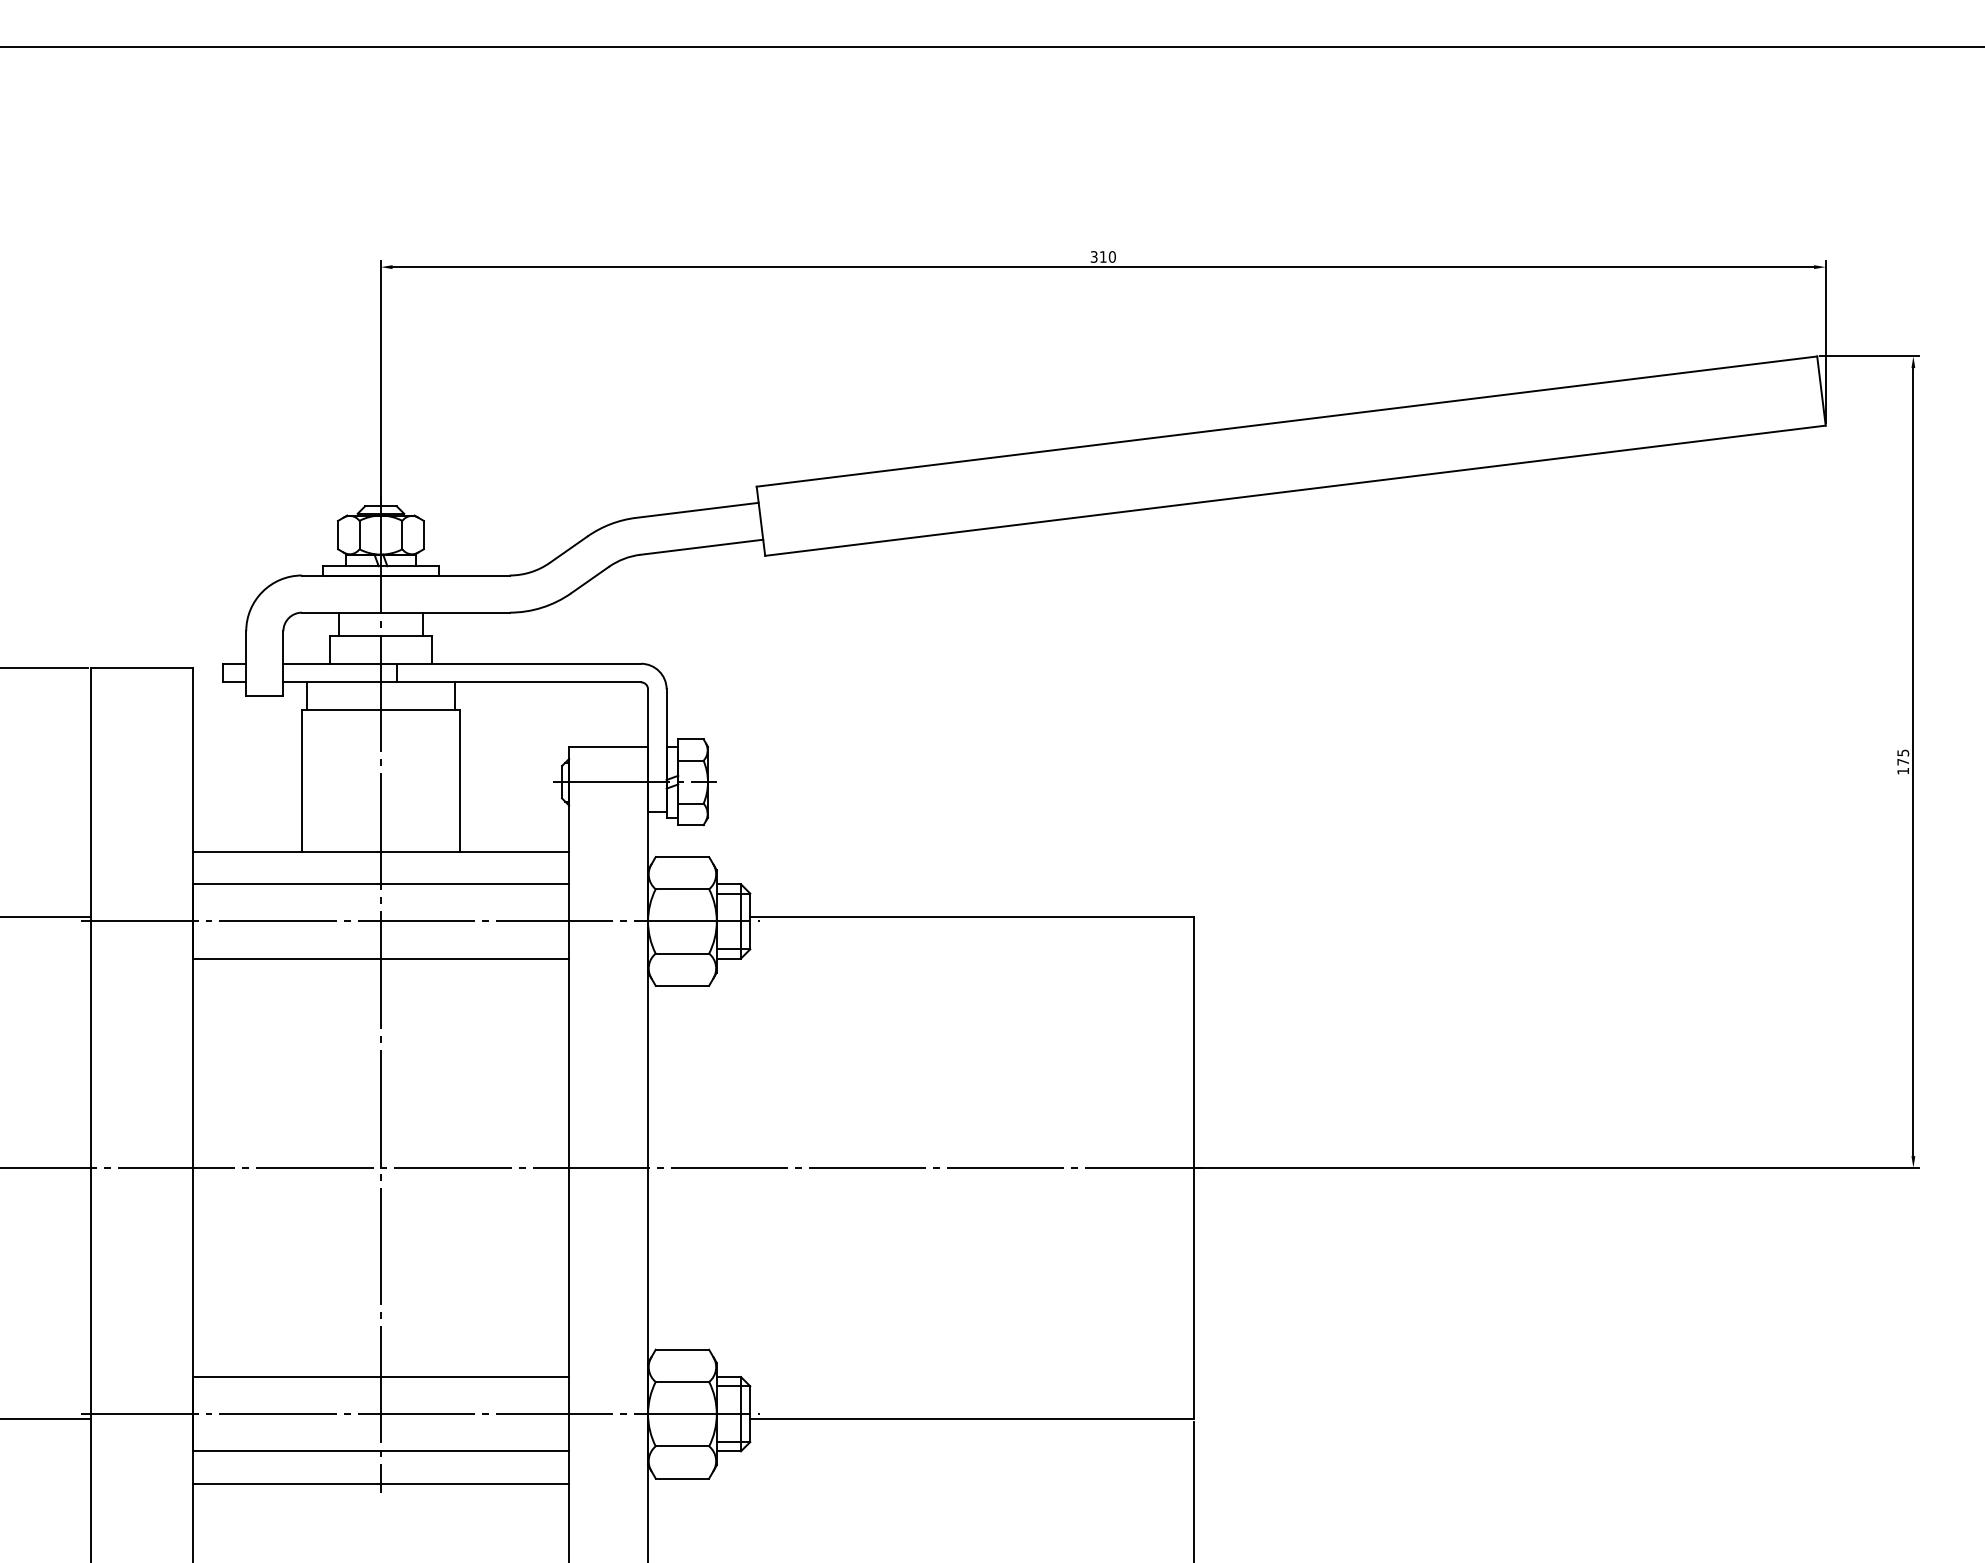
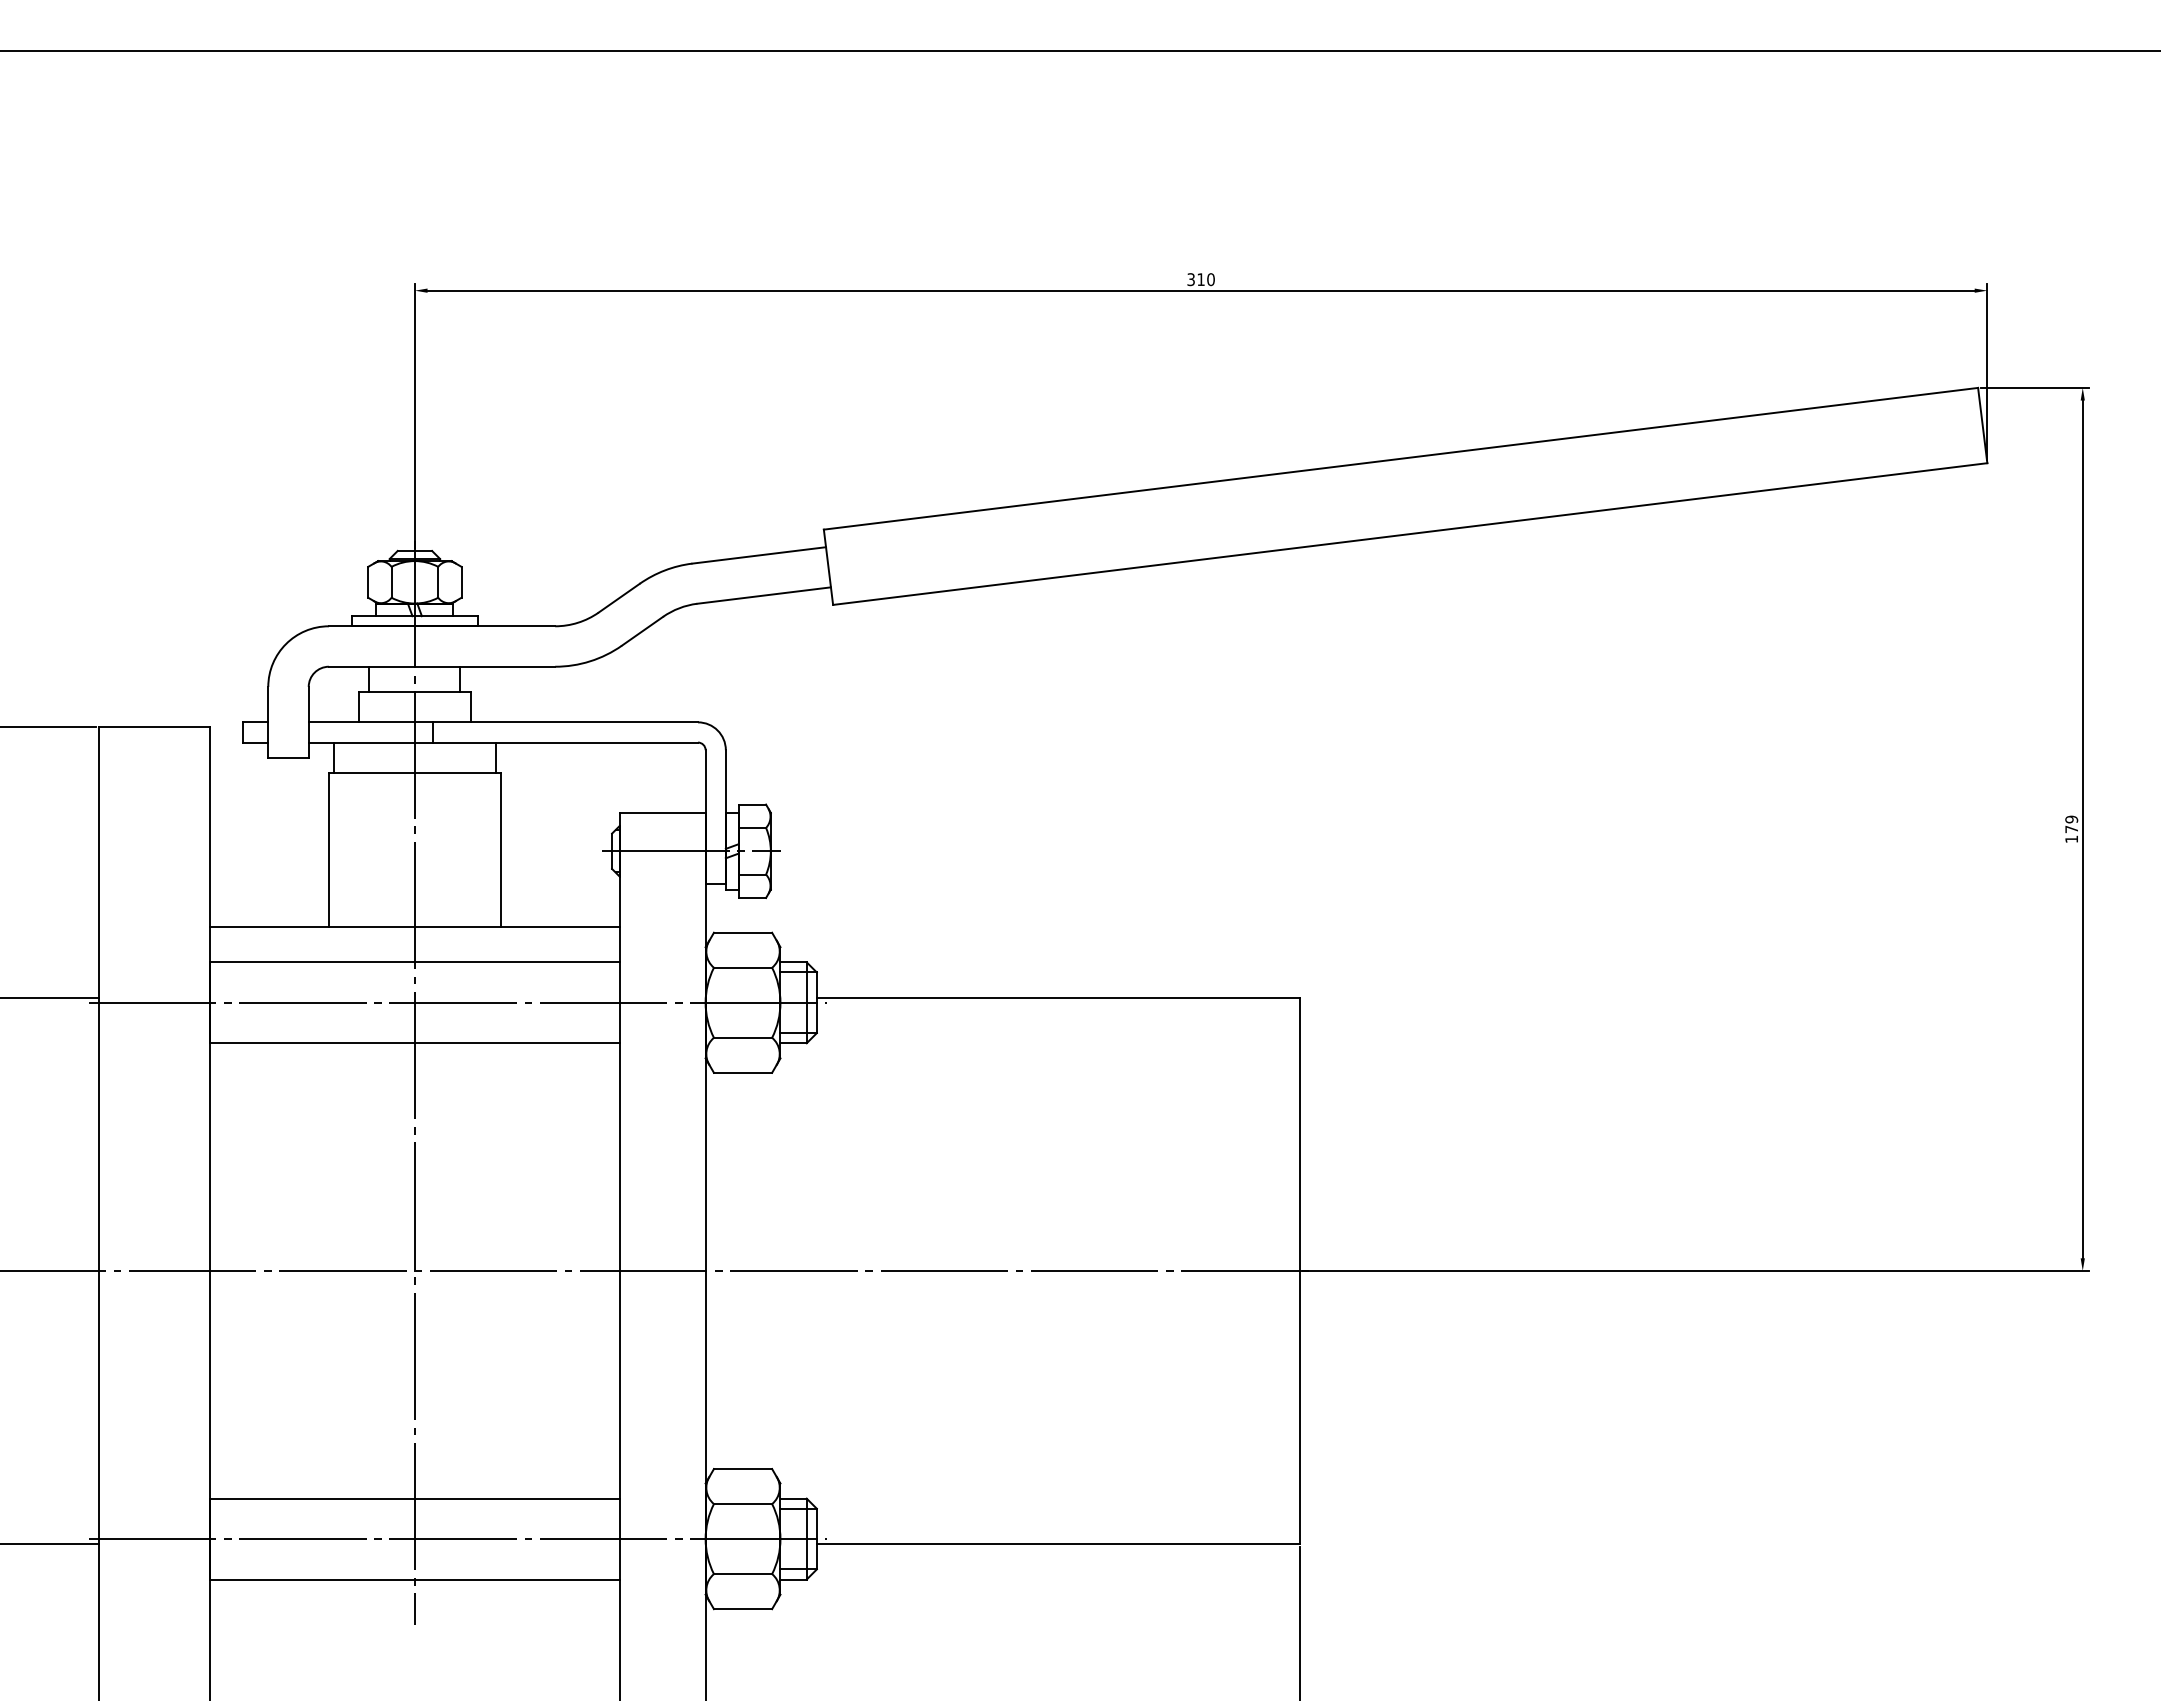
text: (1903, 753) -> (2071, 819), 175 -> 179
line: (380, 1483) -> (414, 1614), removed

